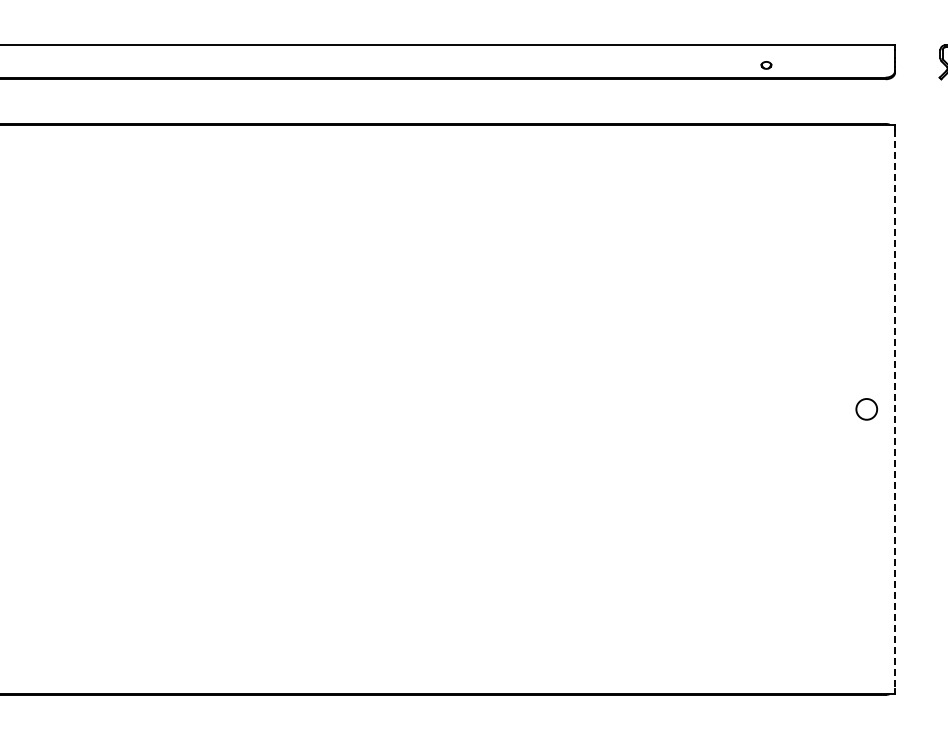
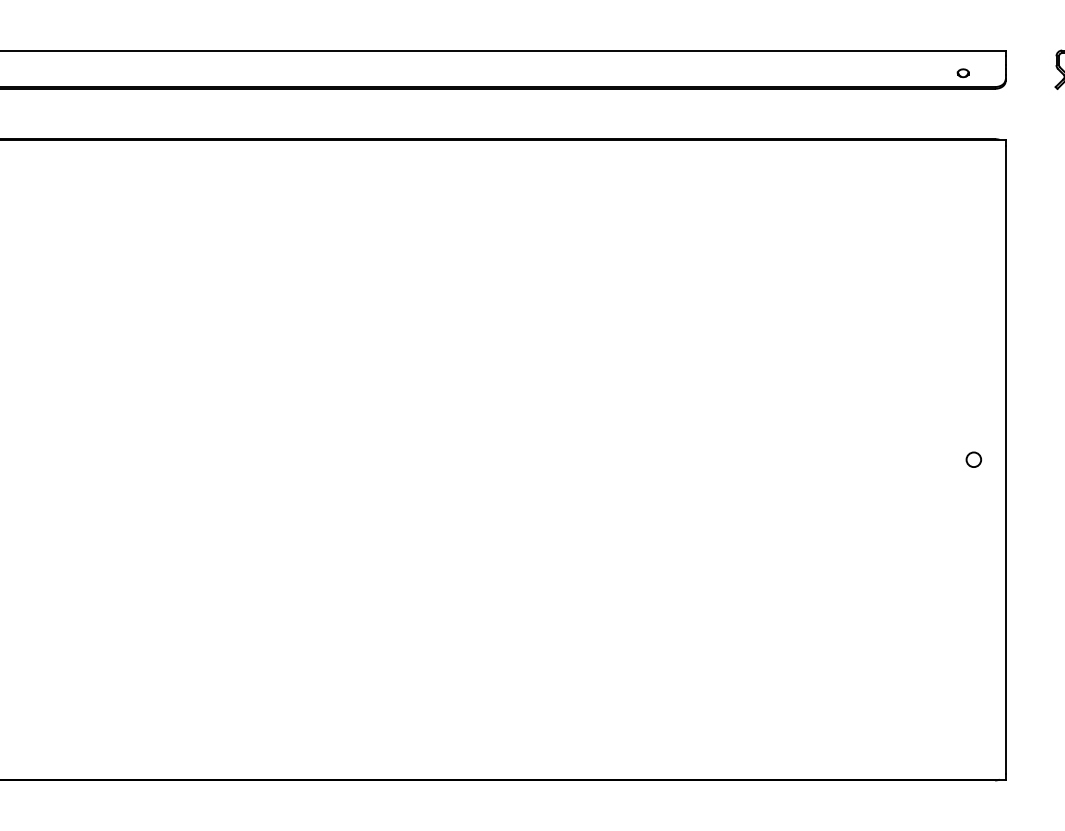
part: (766, 65) -> (963, 73), moved
circle: (866, 409) -> (973, 459), size x0.62
line: (895, 409) -> (1006, 459), dashed -> solid

